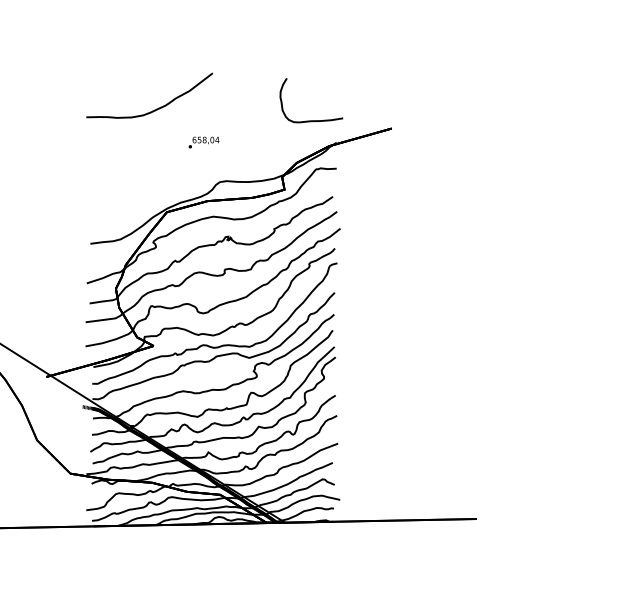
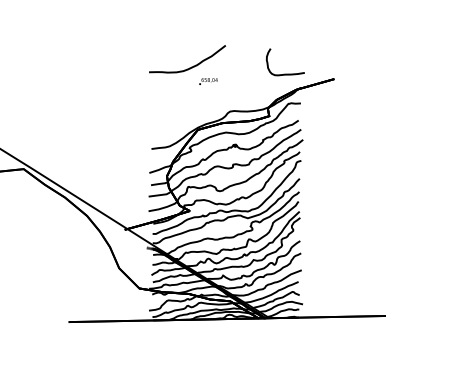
text: (204, 142) -> (208, 81), moved

